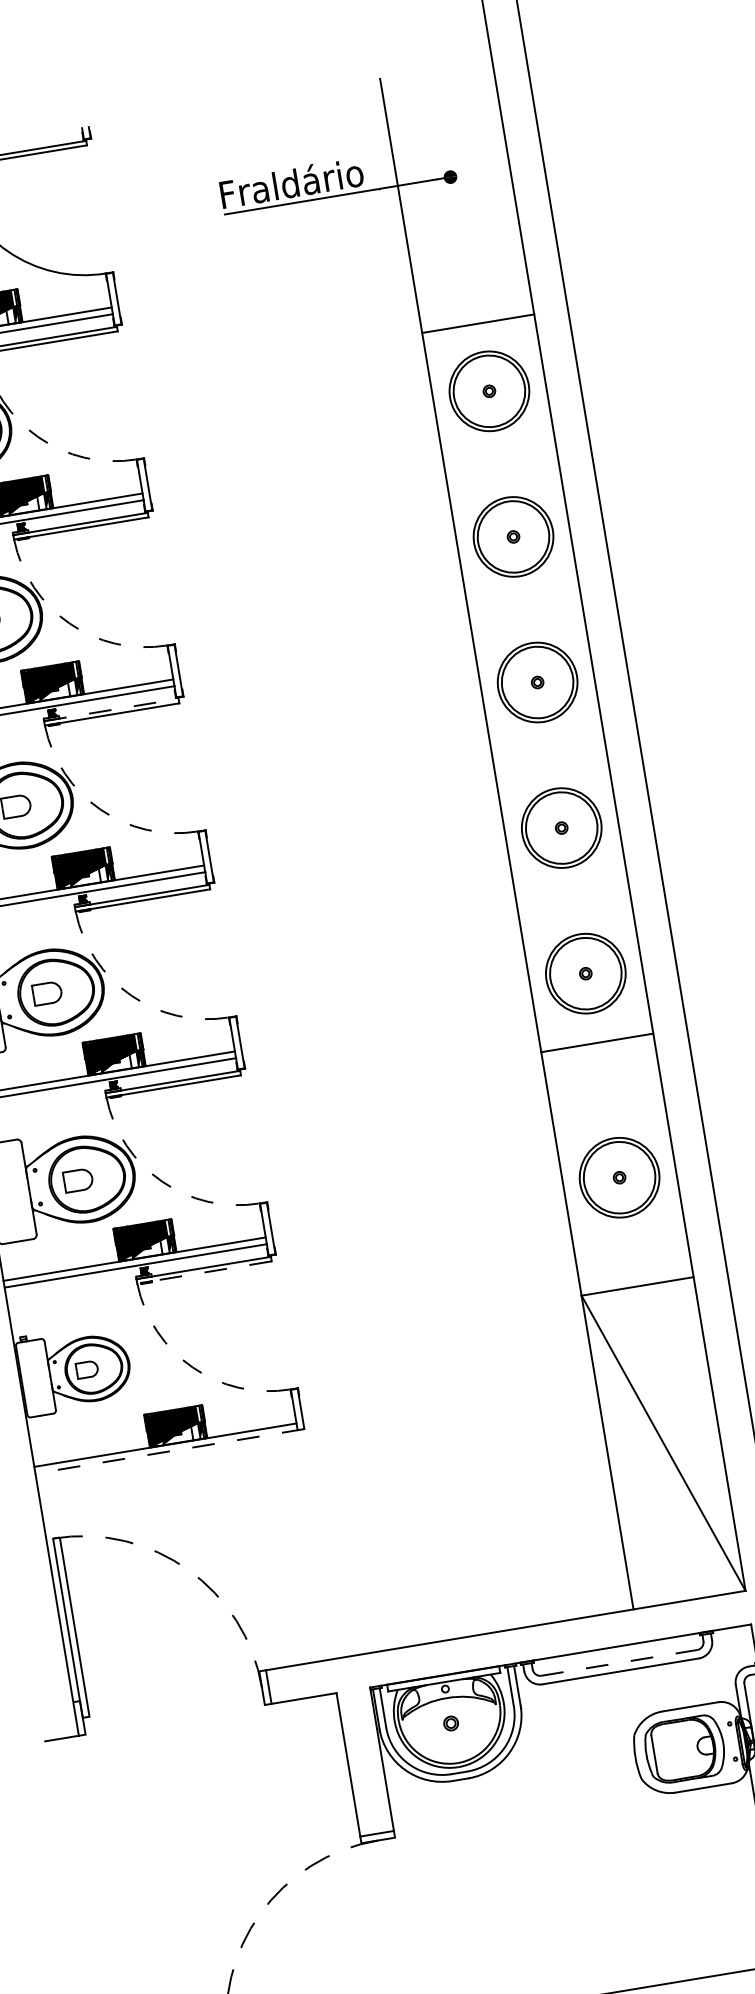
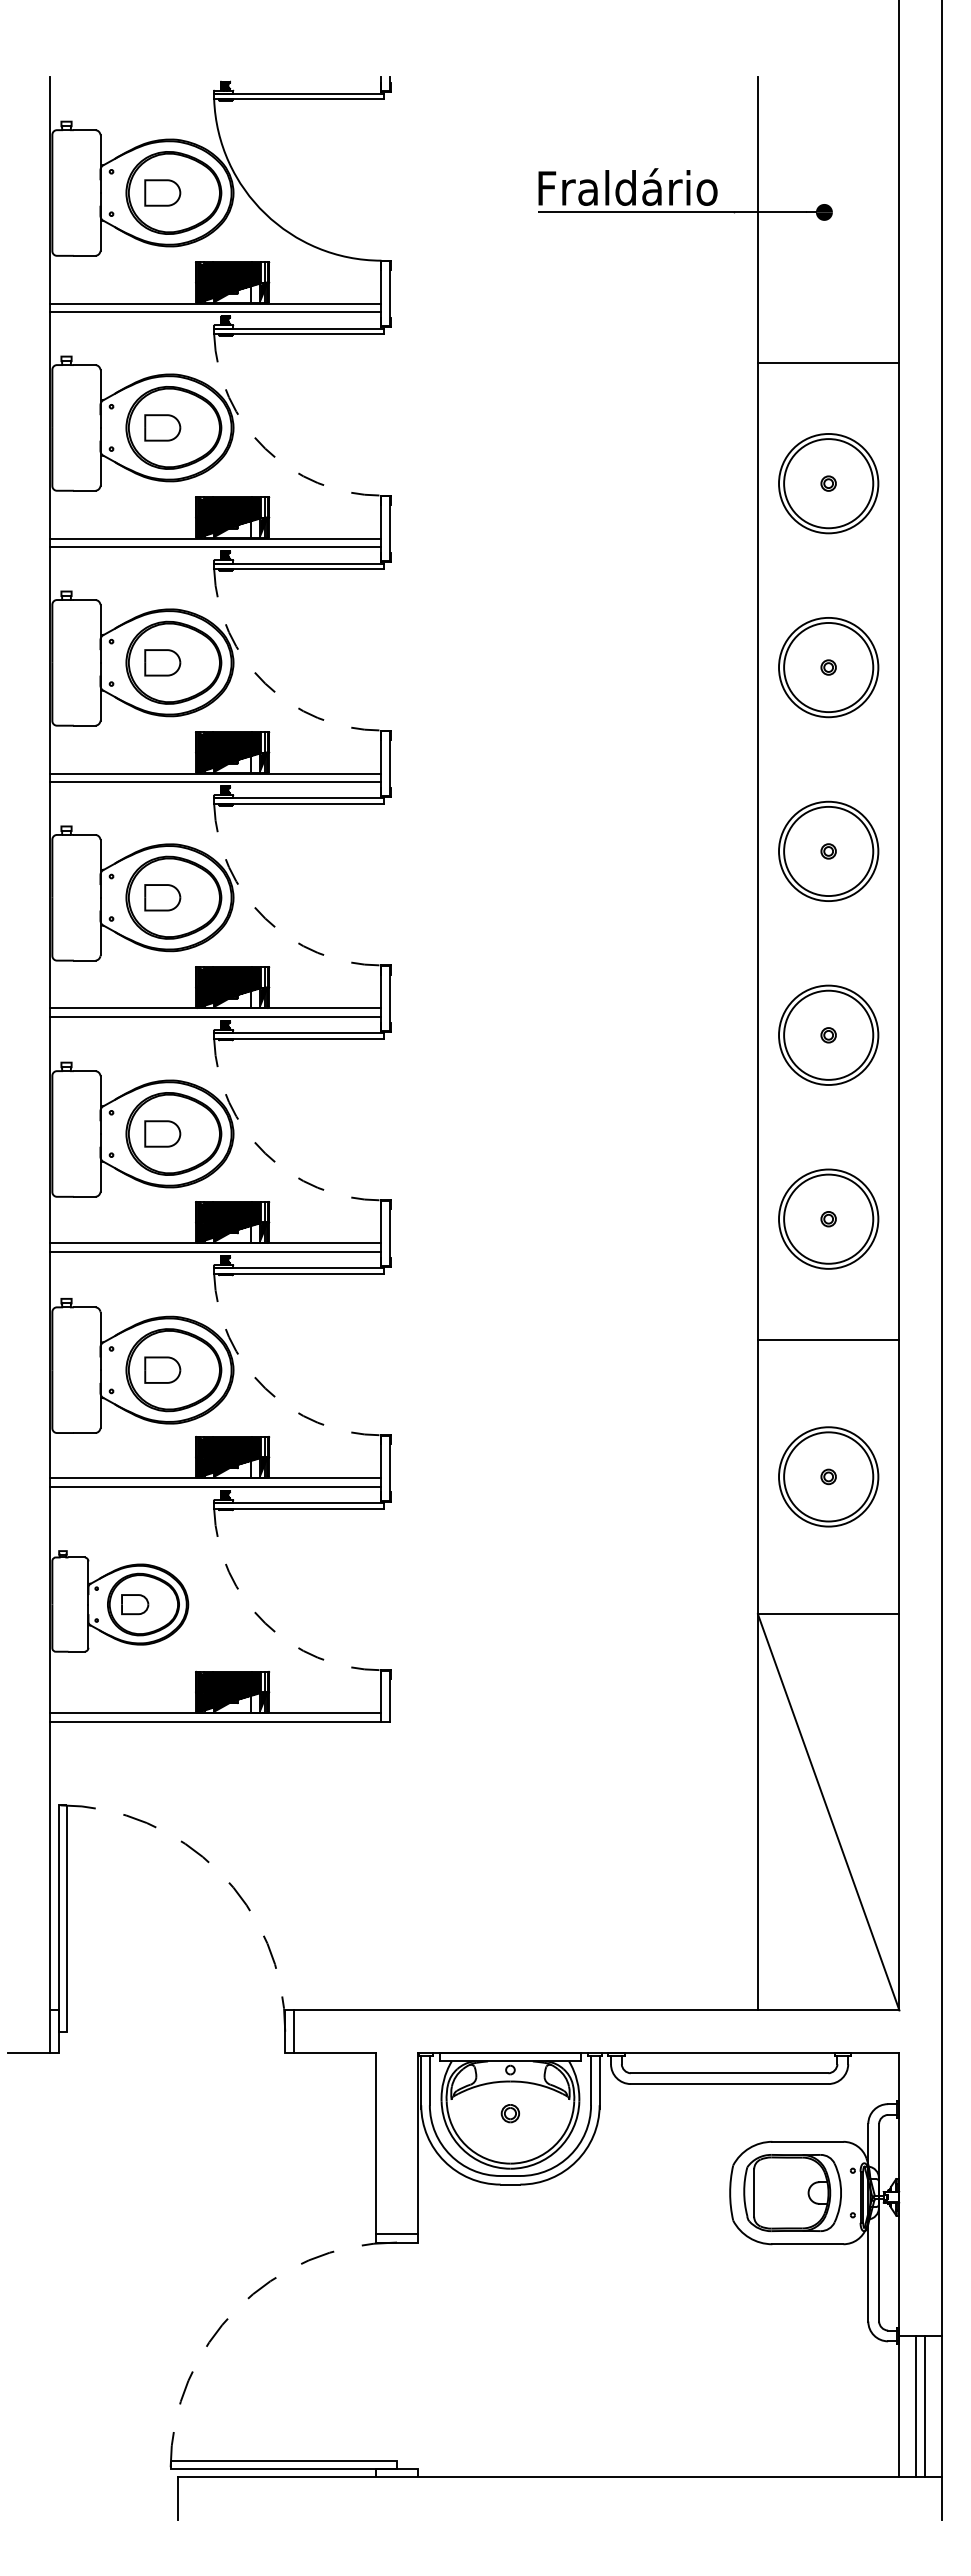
line: (478, 323) -> (828, 363), moved
line: (111, 709) -> (299, 798), dashed -> solid
line: (597, 1042) -> (828, 1339), moved
line: (204, 1272) -> (299, 1508), dashed -> solid
line: (170, 1451) -> (220, 1721), dashed -> solid
line: (619, 1663) -> (729, 2073), dashed -> solid

